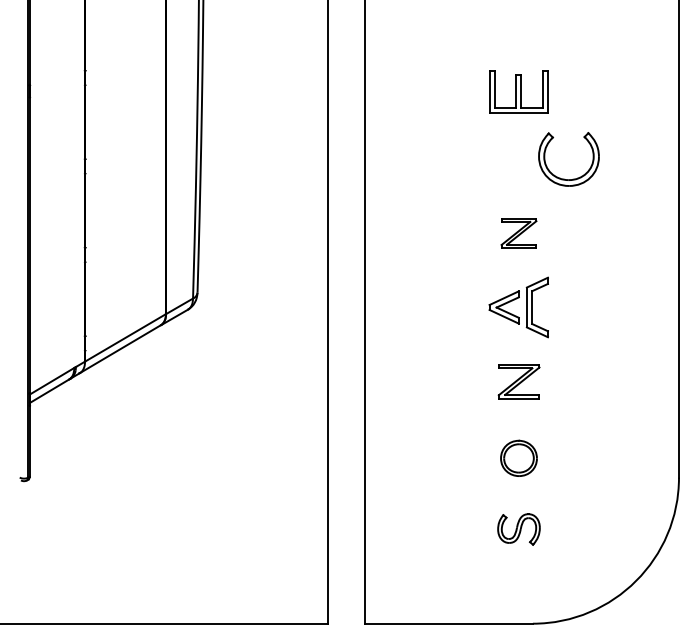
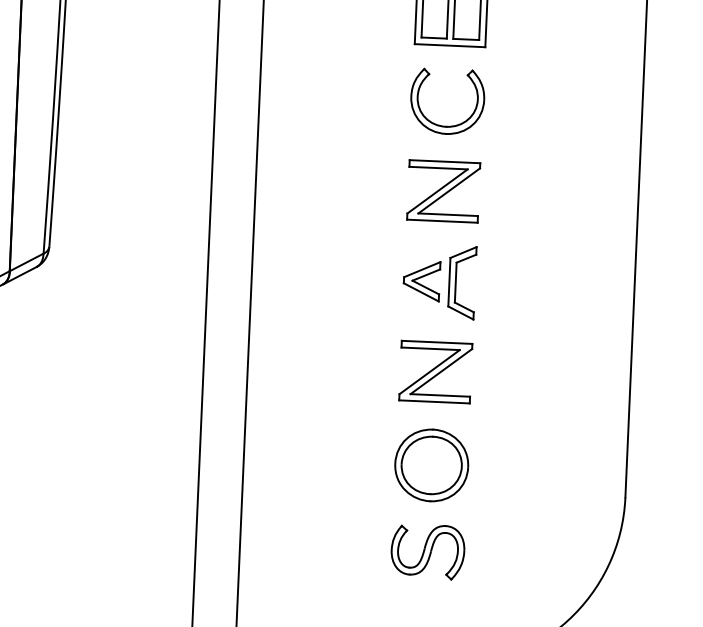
part: (564, 178) -> (441, 124), moved
part: (518, 233) -> (443, 191), size x1.67
part: (519, 381) -> (436, 371), size x1.43
part: (518, 458) -> (431, 465), size x1.67
part: (518, 529) -> (427, 551), size x1.43

